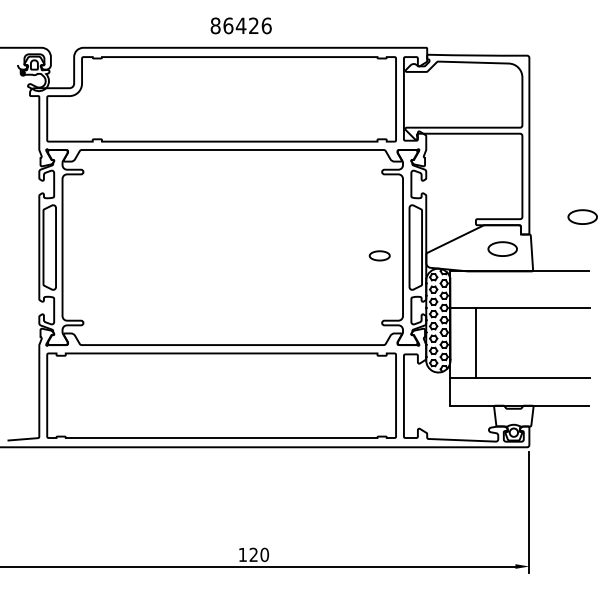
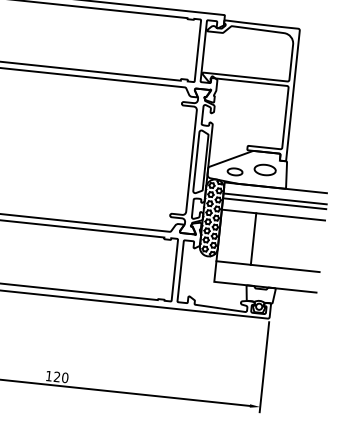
part: (582, 216) -> (326, 152), removed
part: (379, 255) -> (234, 171), moved
line: (519, 286) -> (274, 199), added
line: (519, 292) -> (274, 203), added
line: (475, 342) -> (253, 238), moved

